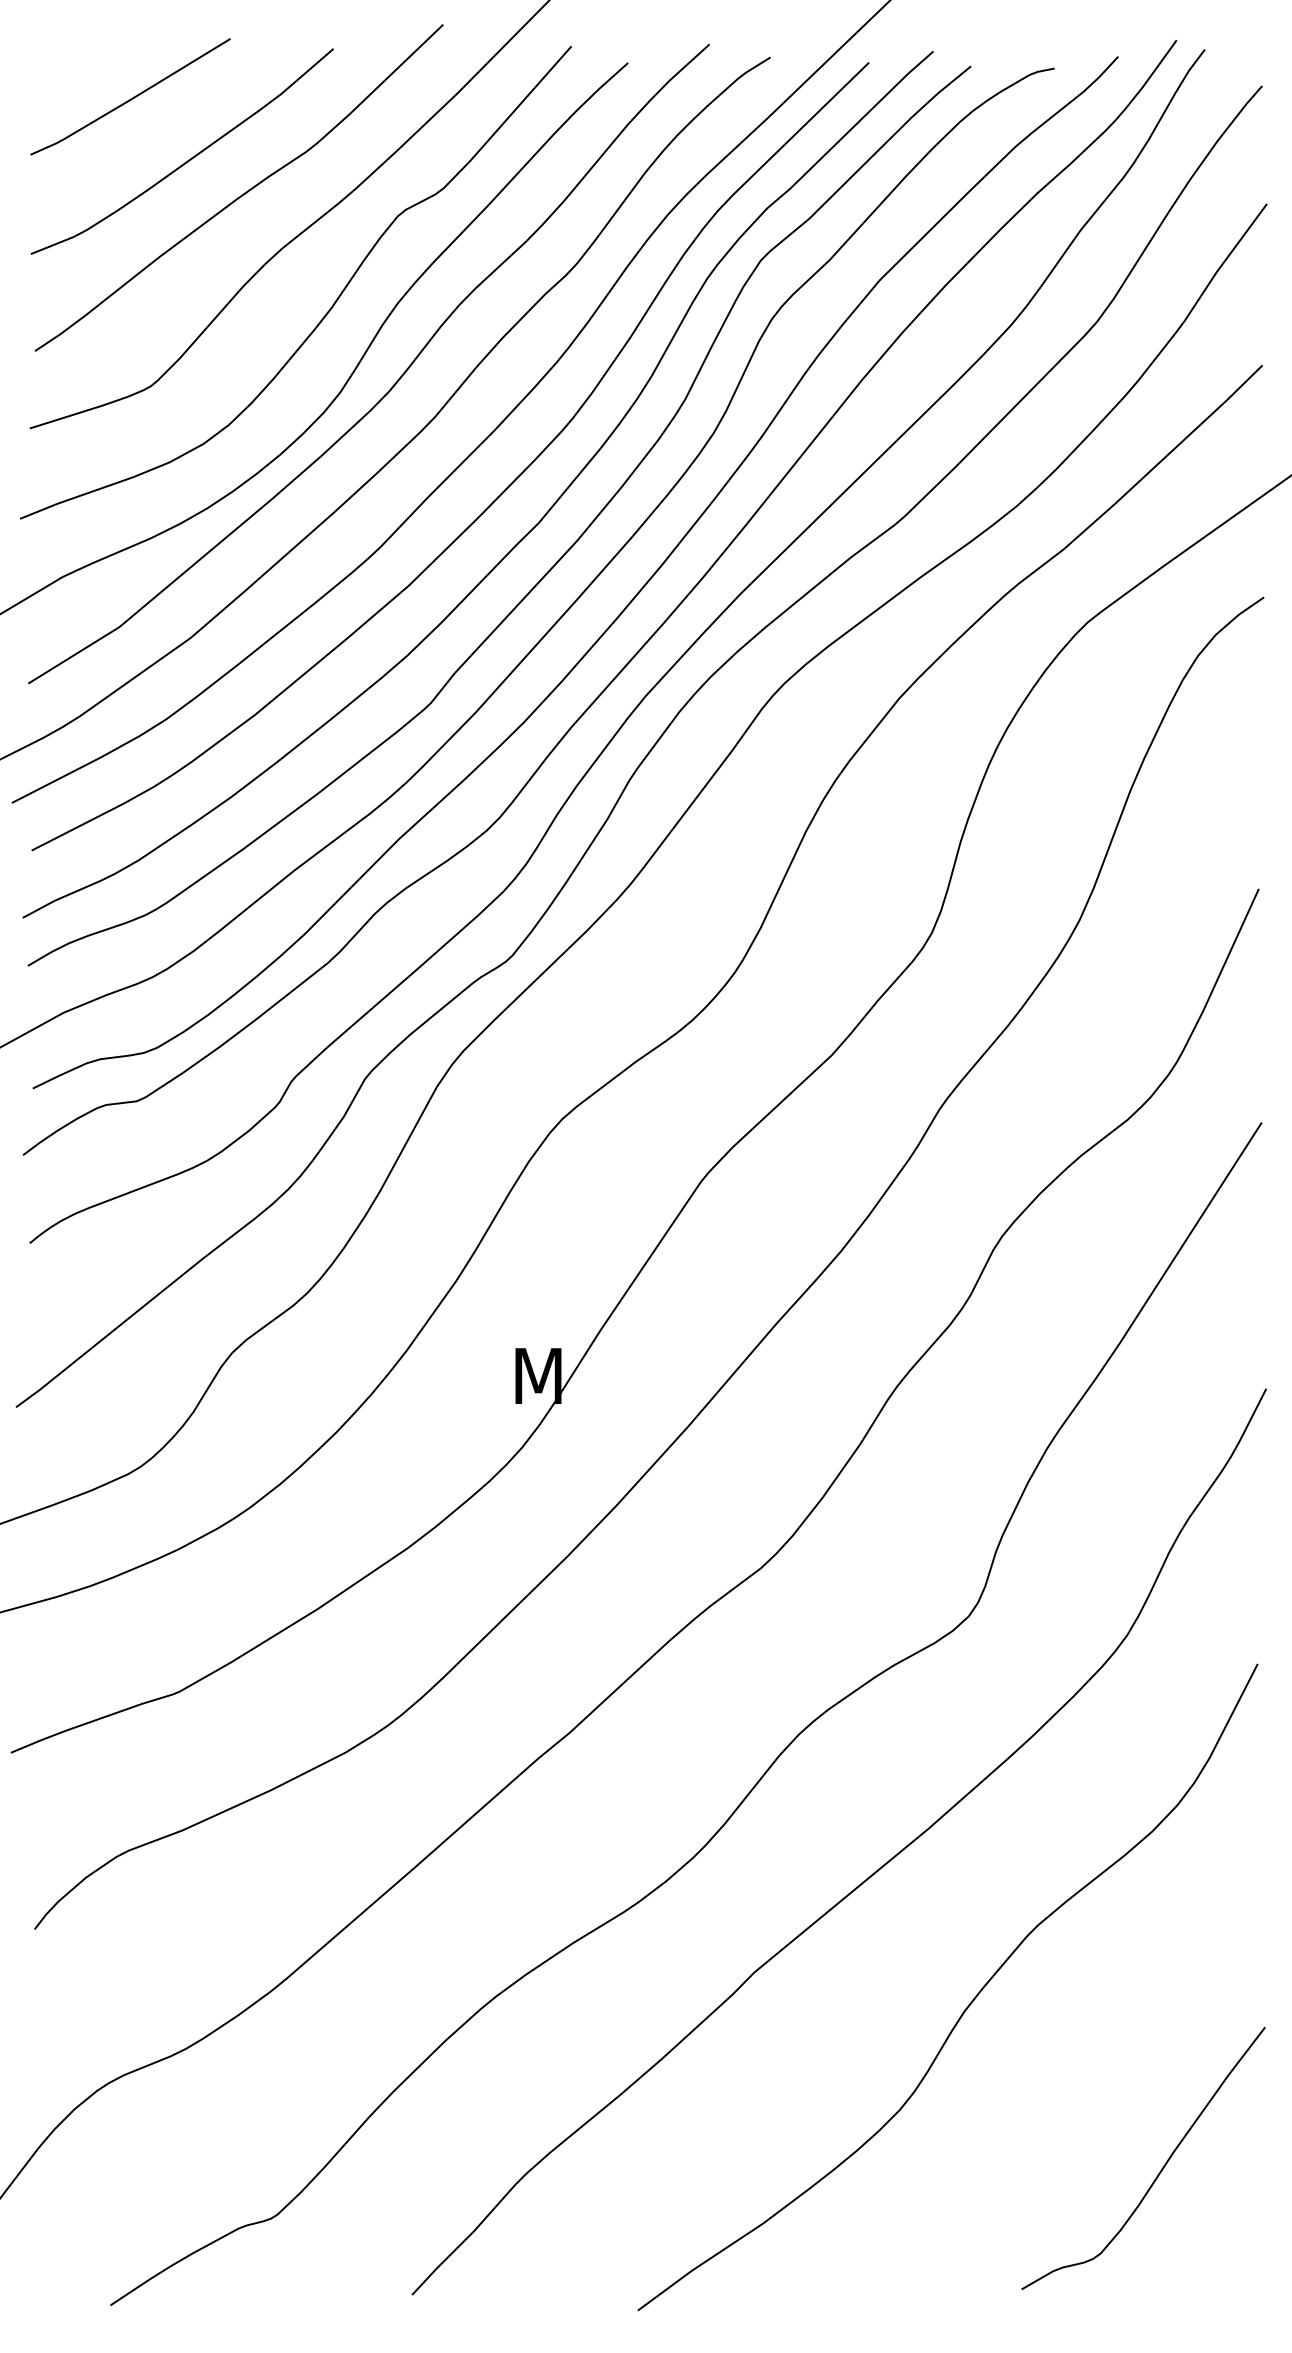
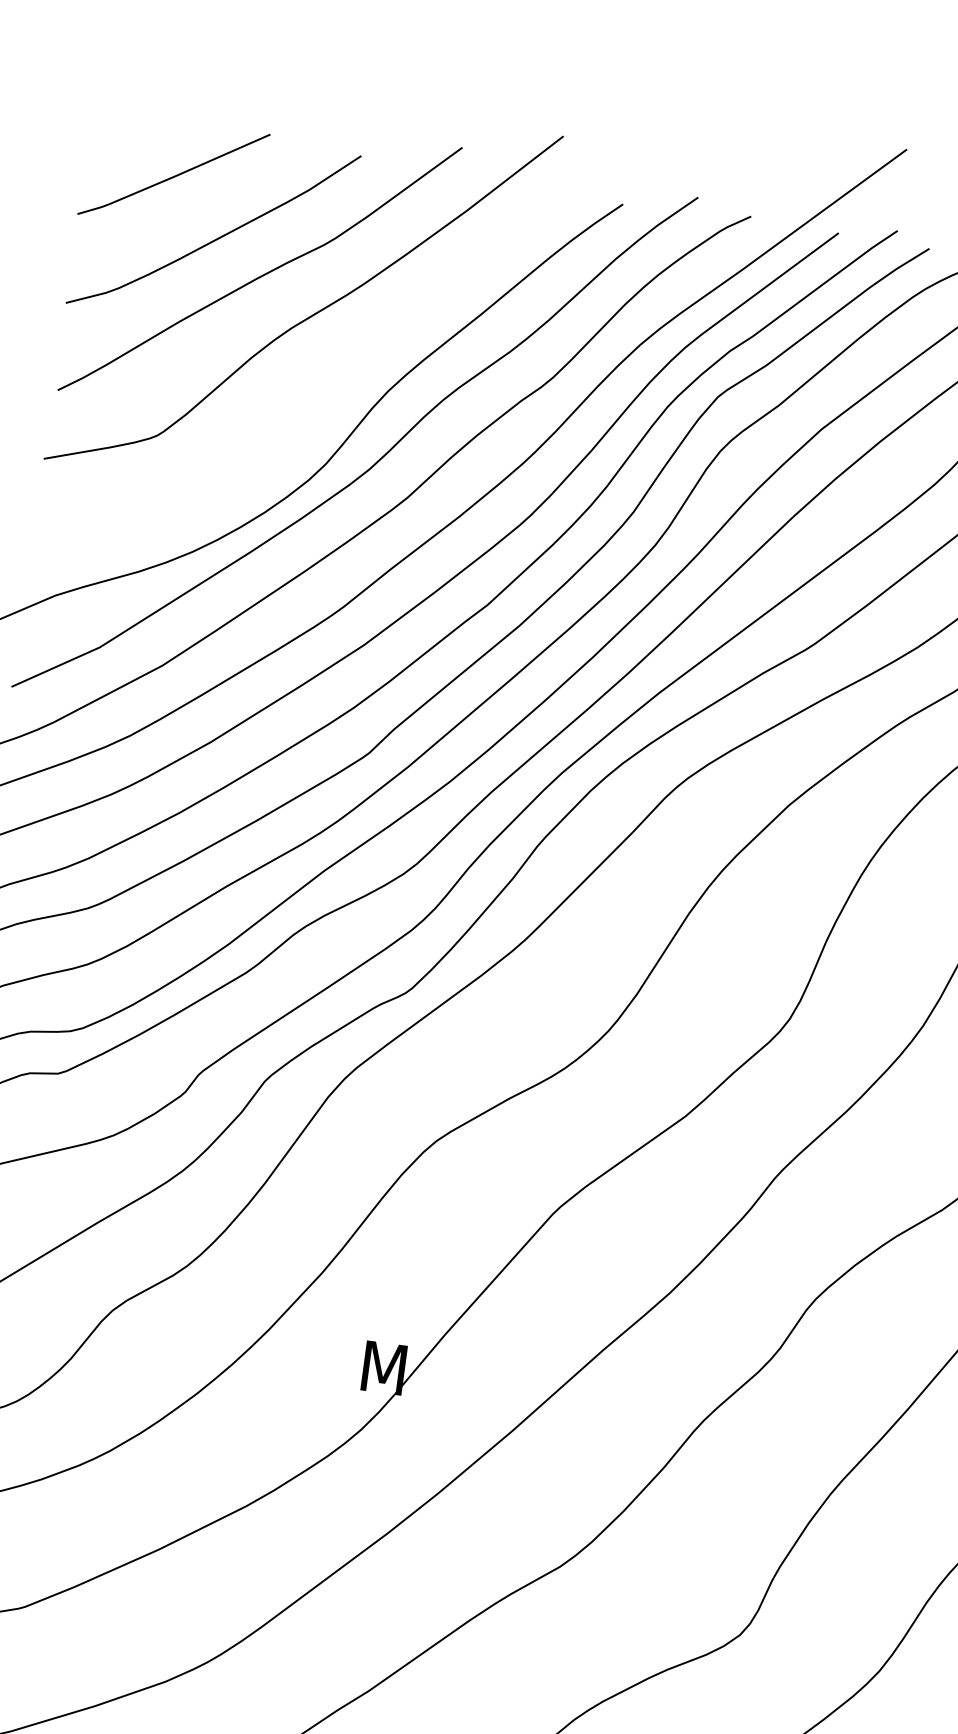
curve: (330, 307) -> (327, 386), removed

